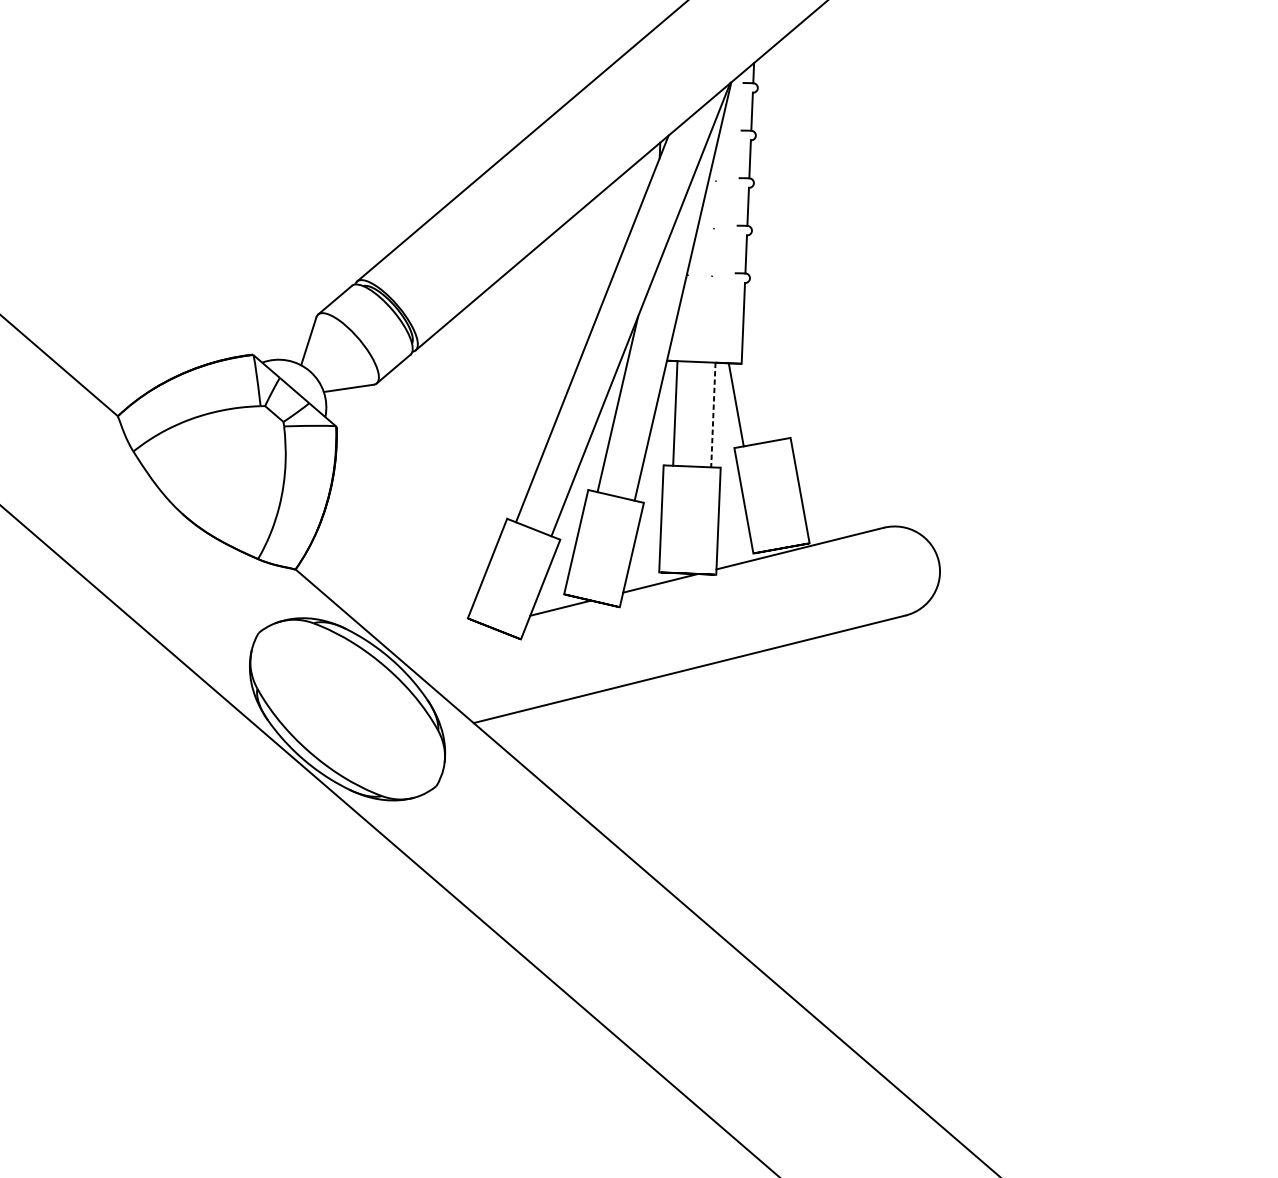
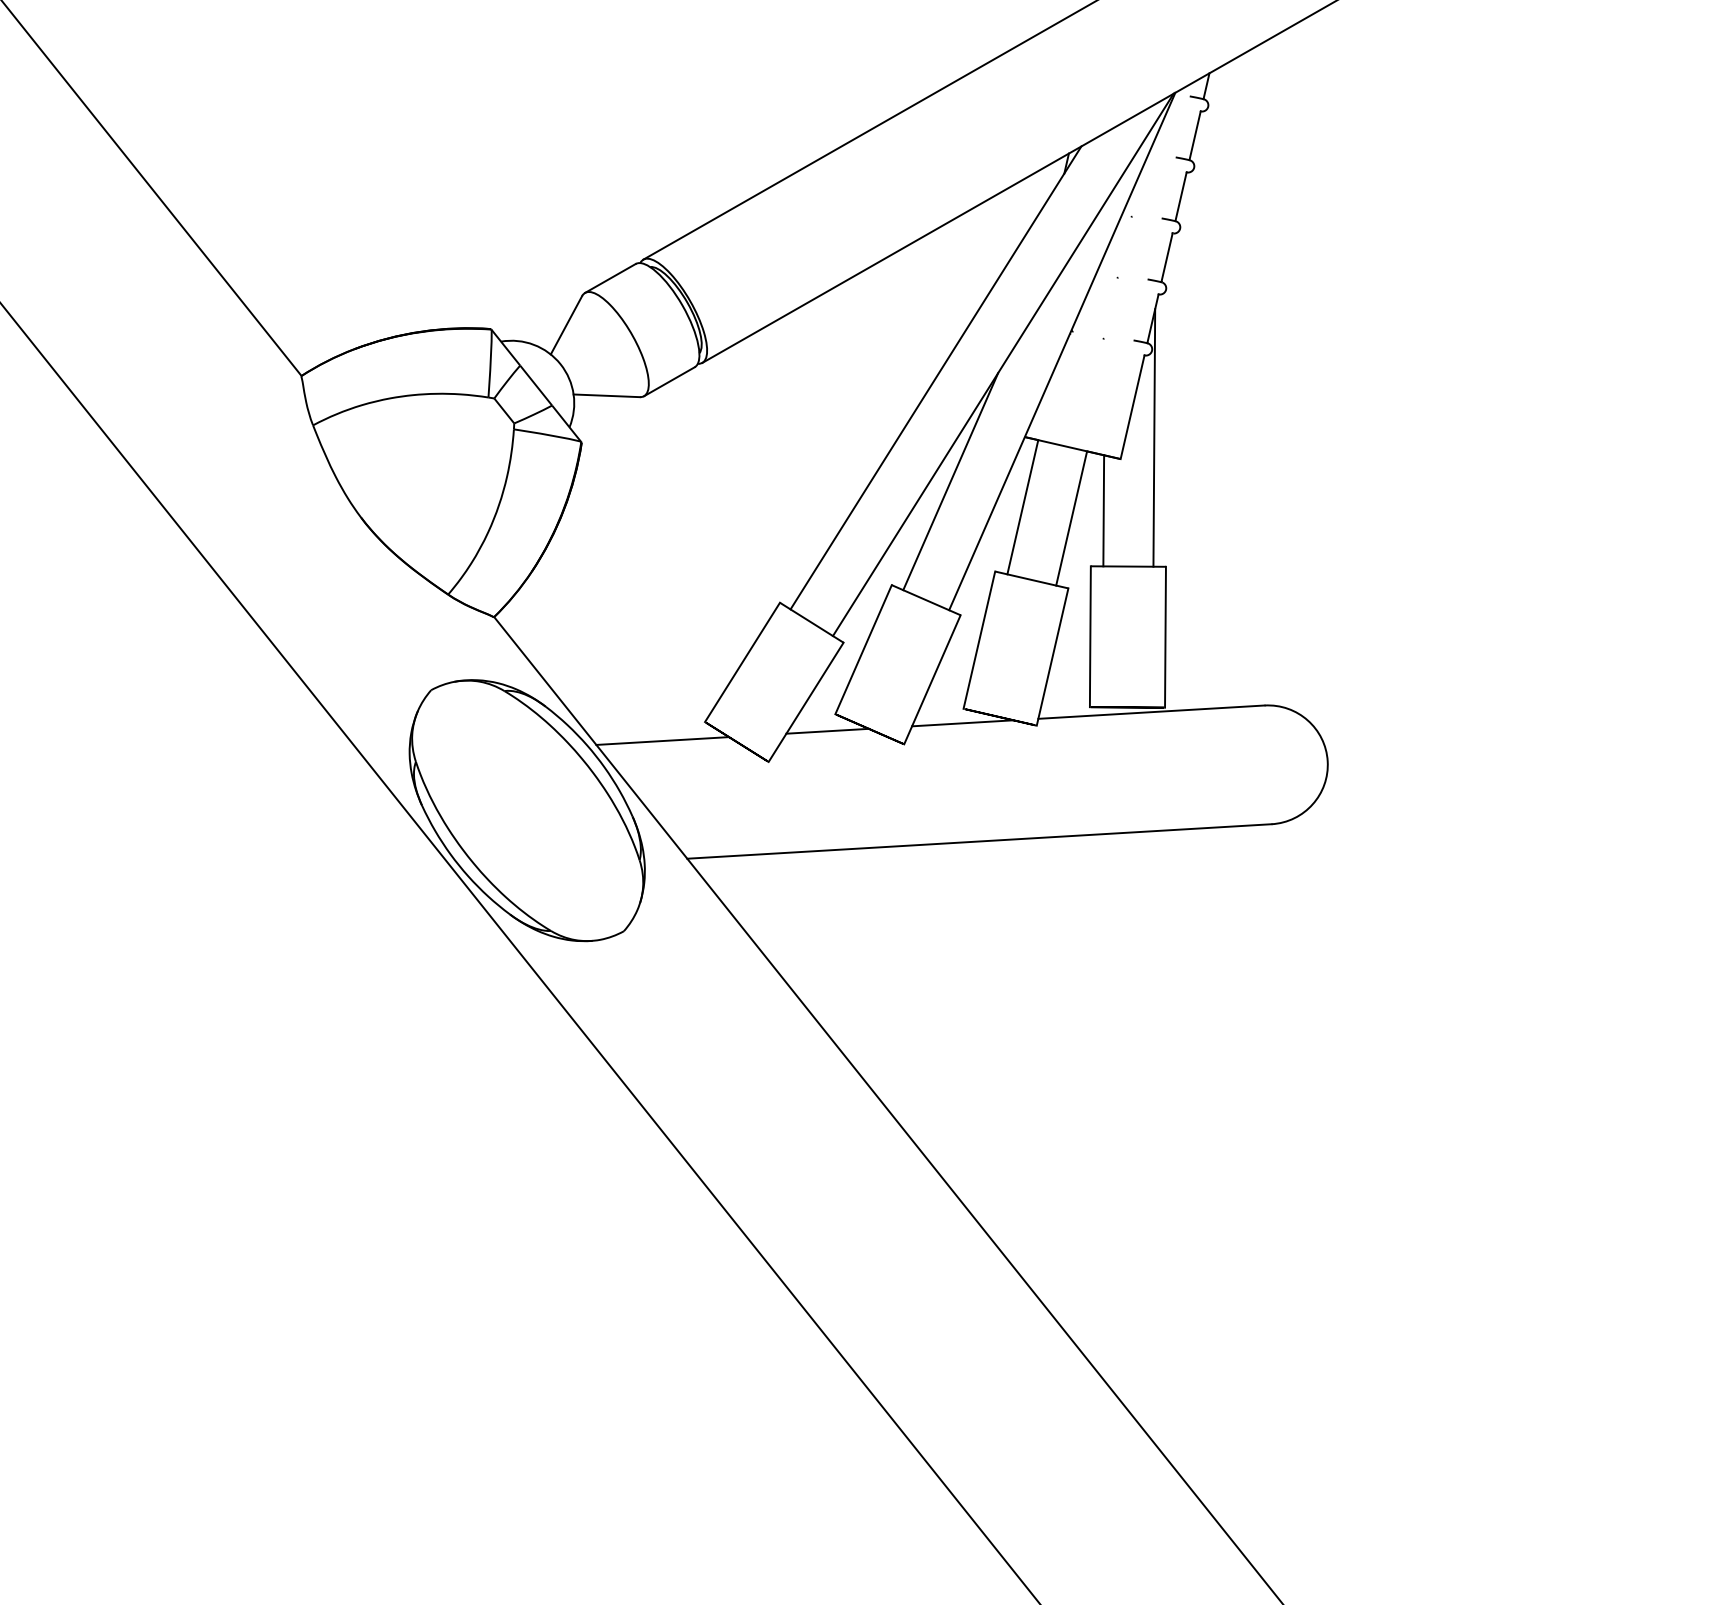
line: (763, 342) -> (1154, 437), added
line: (713, 415) -> (1071, 518), dashed -> solid
line: (438, 638) -> (662, 740), added

